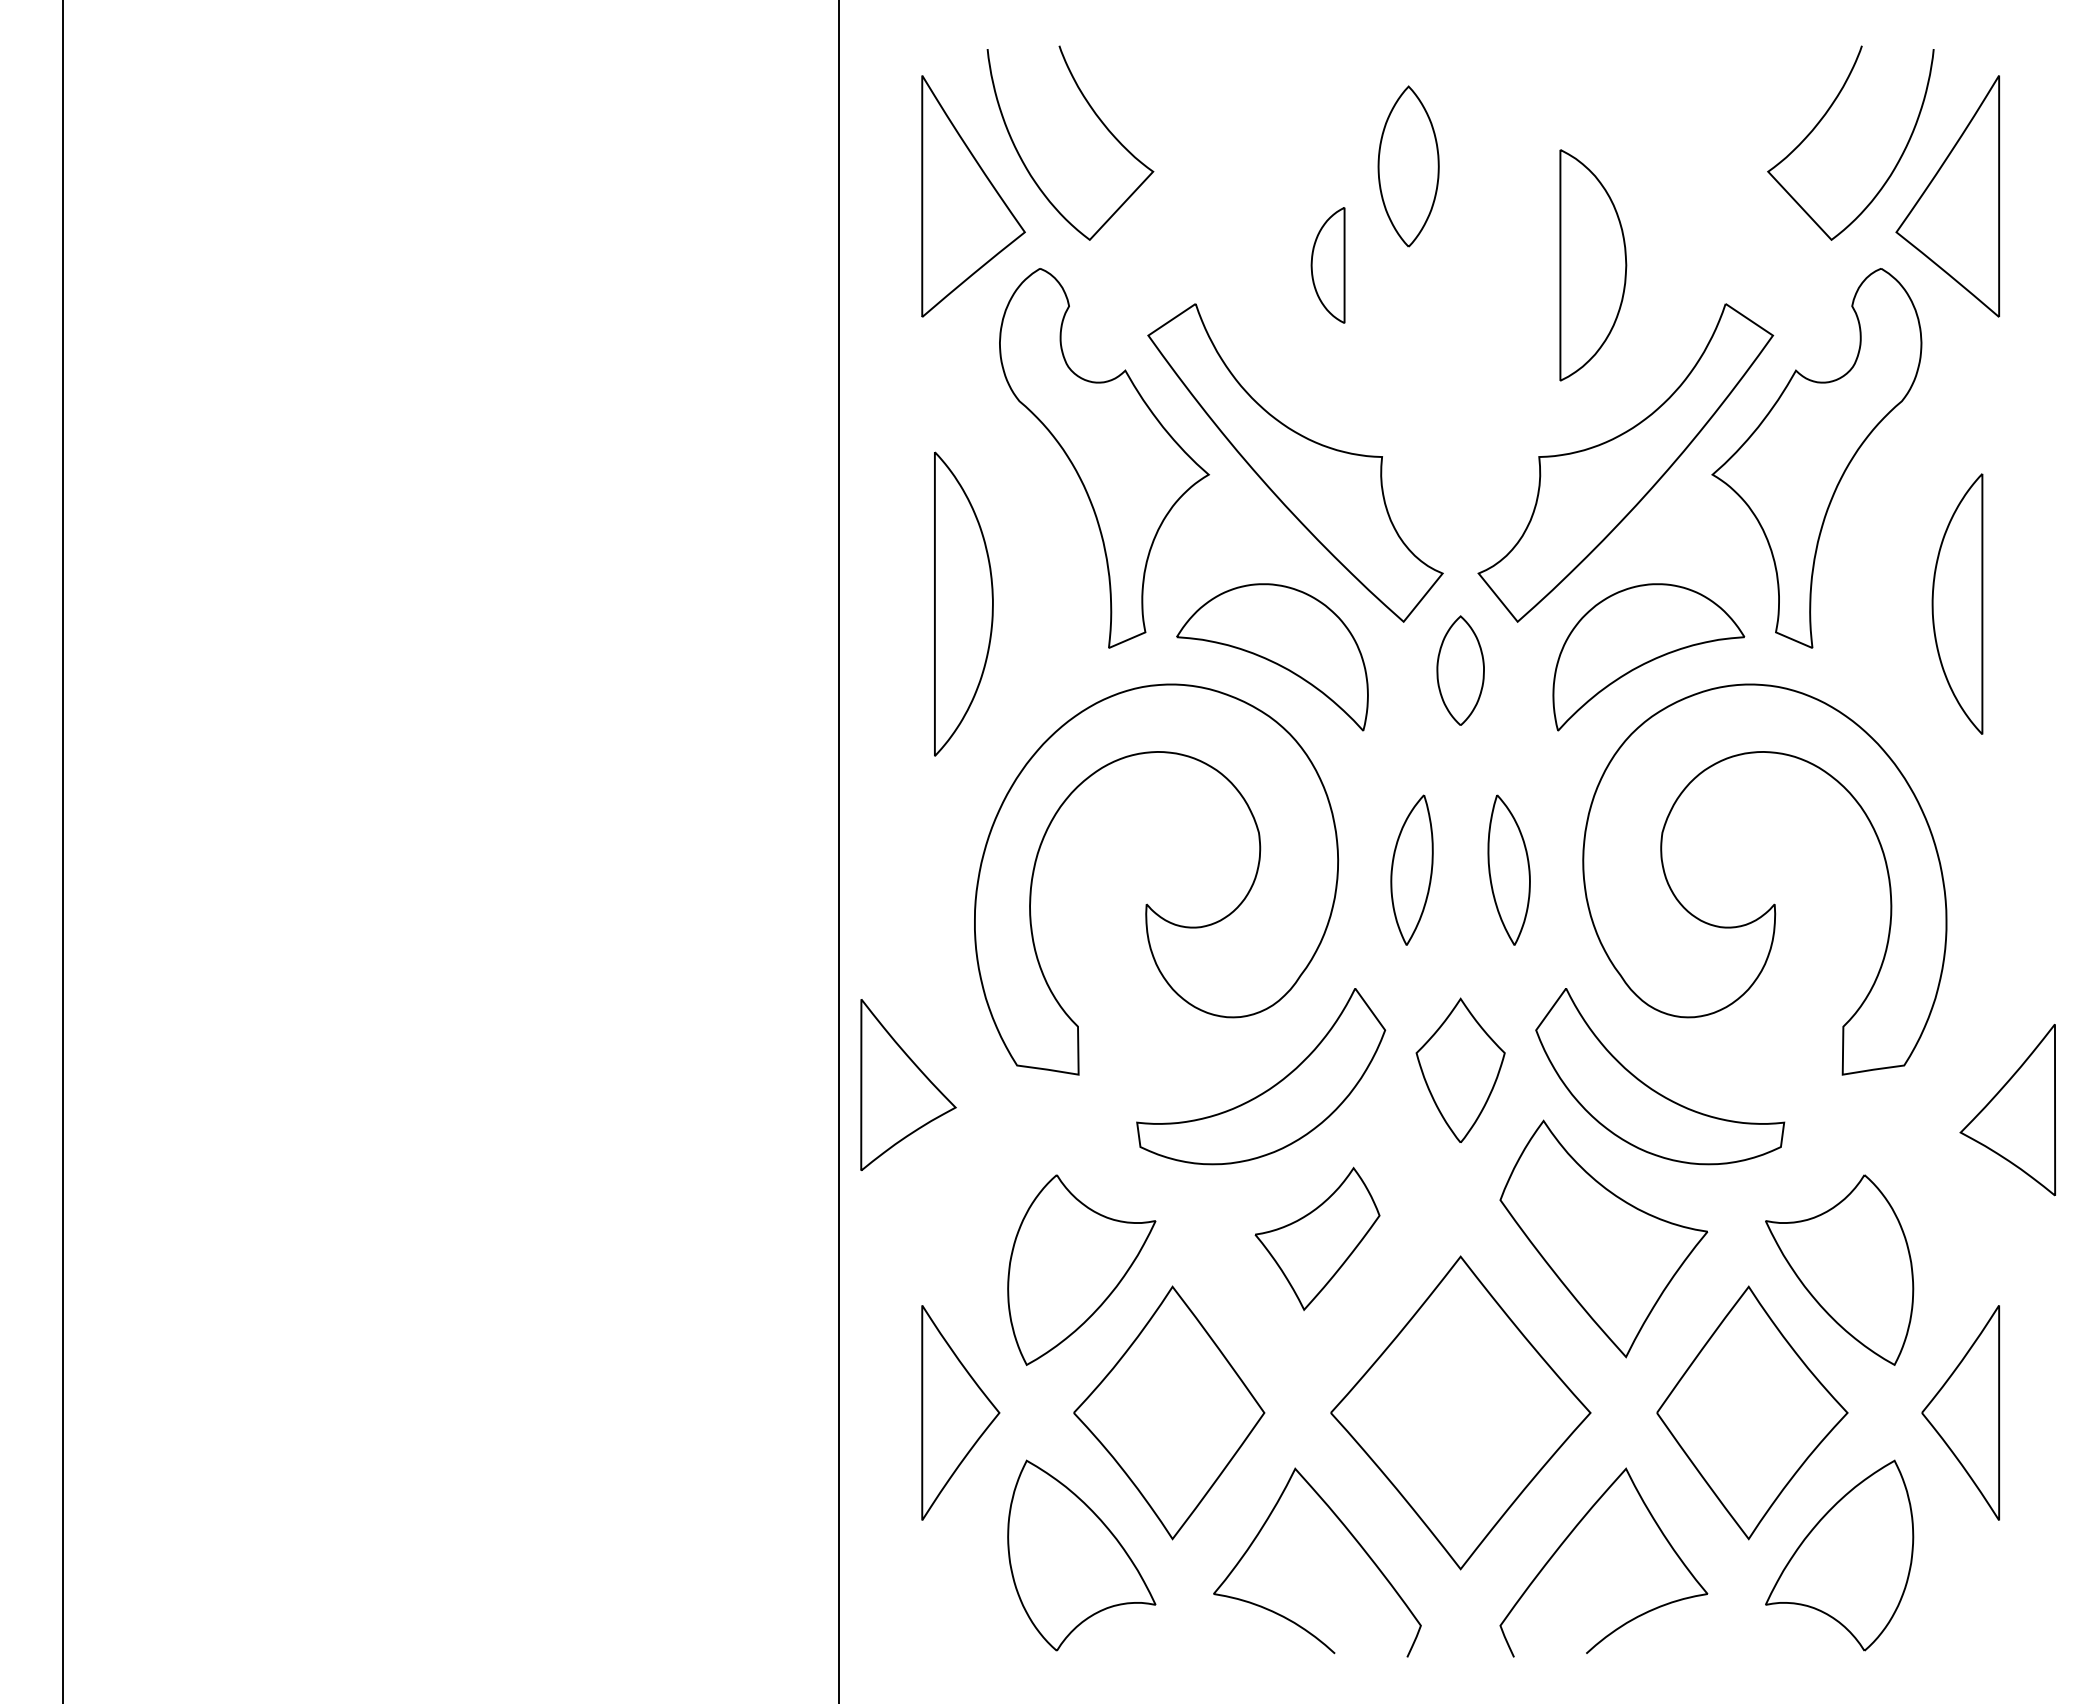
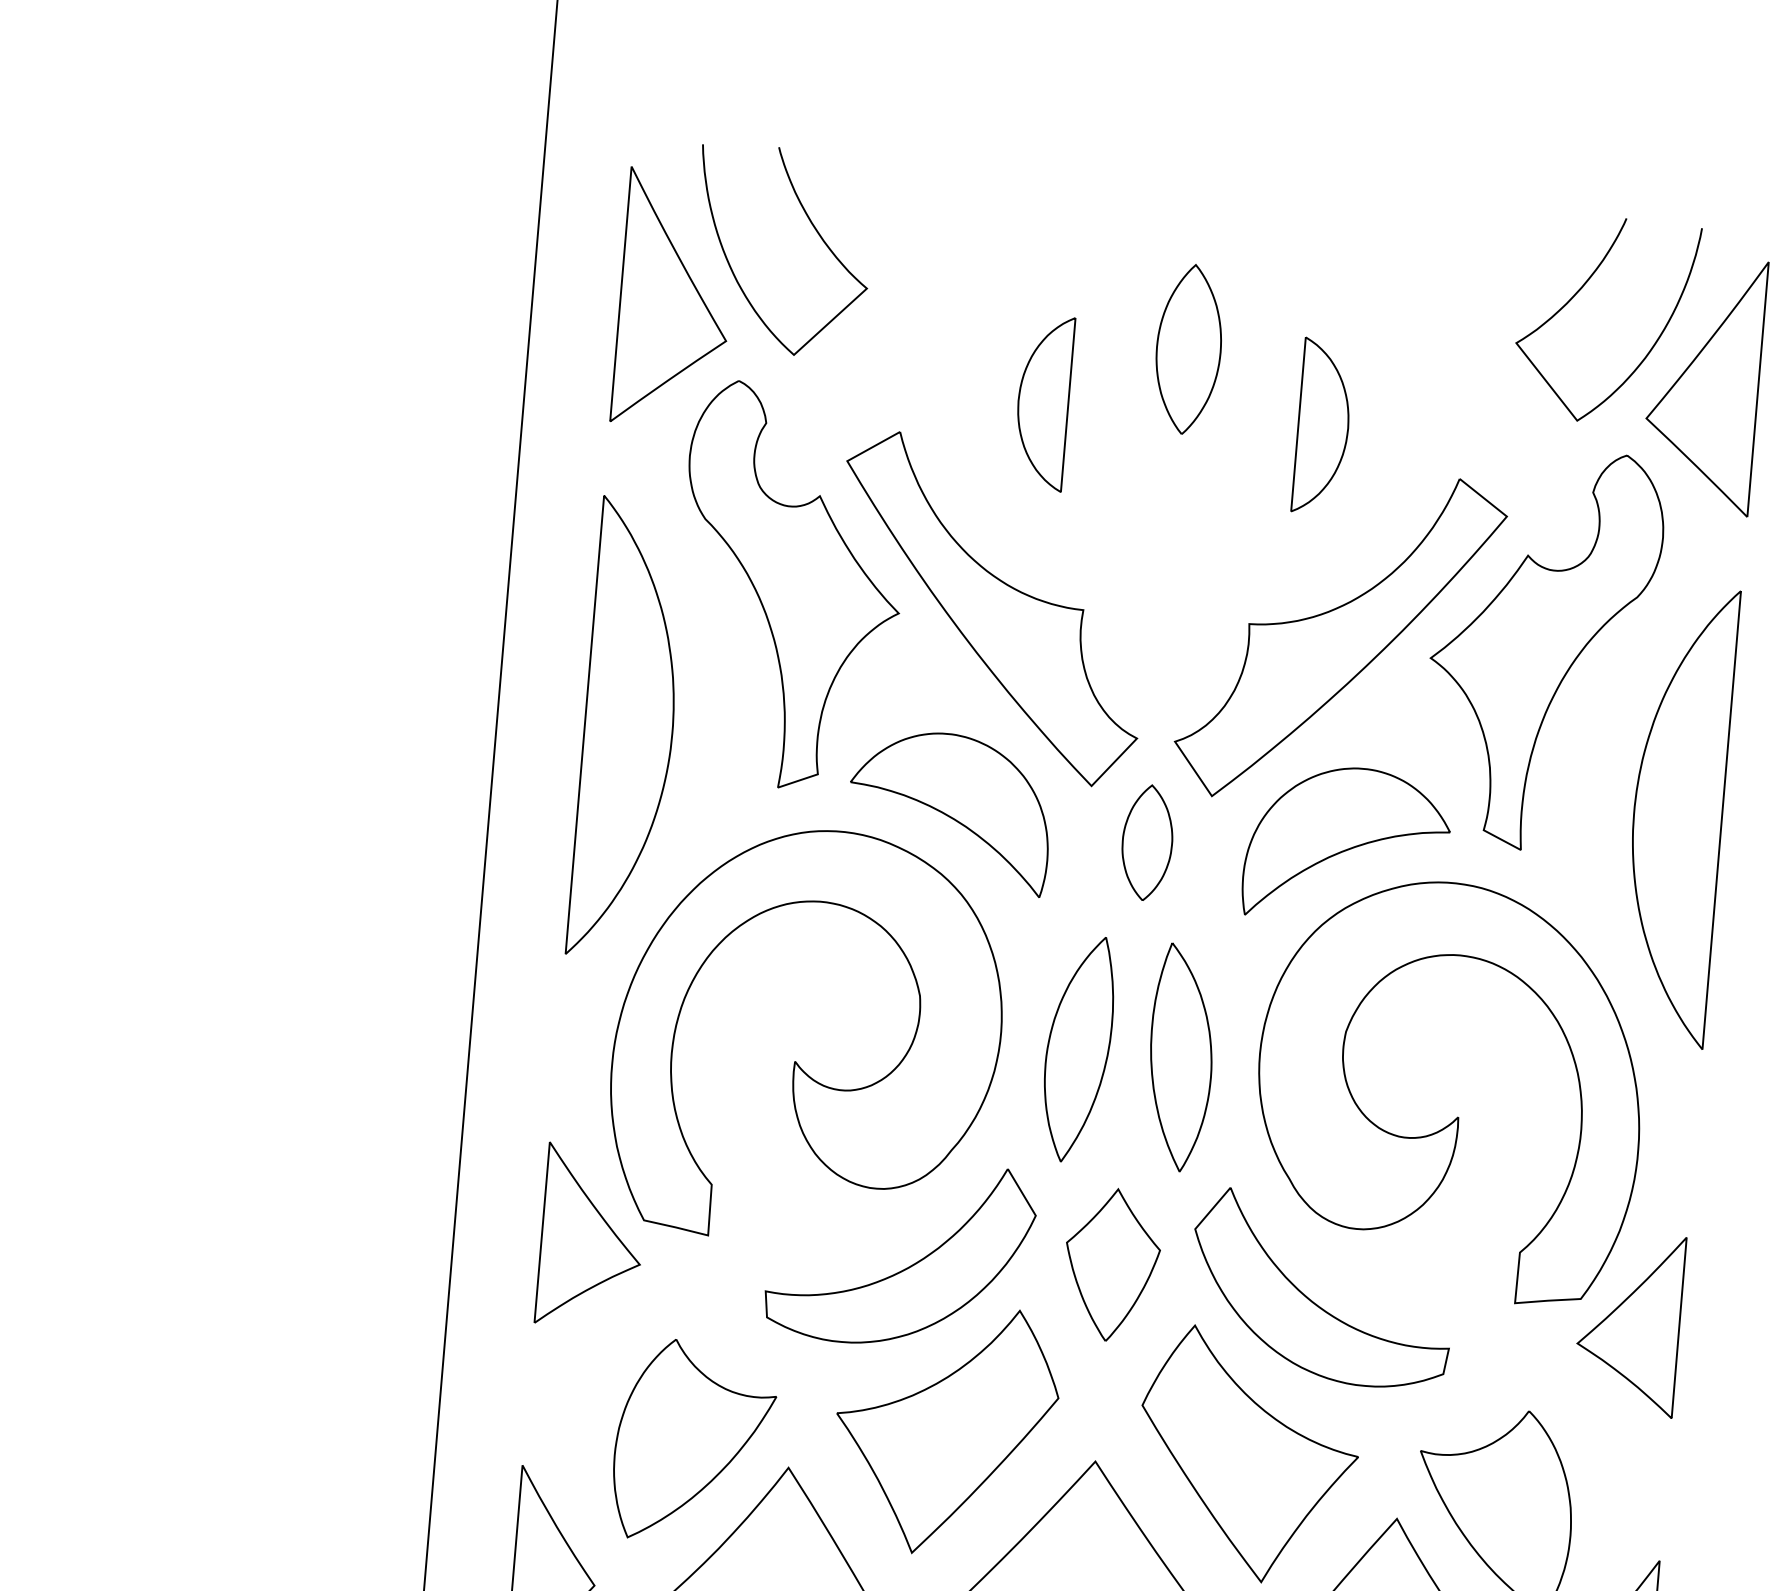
part: (1408, 166) -> (1188, 349), moved
part: (1327, 265) -> (1042, 403), size x1.43
part: (1592, 265) -> (1322, 426), size x0.71
part: (963, 603) -> (628, 727), size x1.43
part: (1957, 603) -> (1678, 815), size x1.67
part: (1411, 869) -> (1077, 1048), size x1.43
part: (1508, 869) -> (1180, 1056), size x1.43
part: (908, 1084) -> (592, 1236), moved
part: (2007, 1110) -> (1628, 1324), moved
part: (1317, 1238) -> (945, 1429), size x1.67

